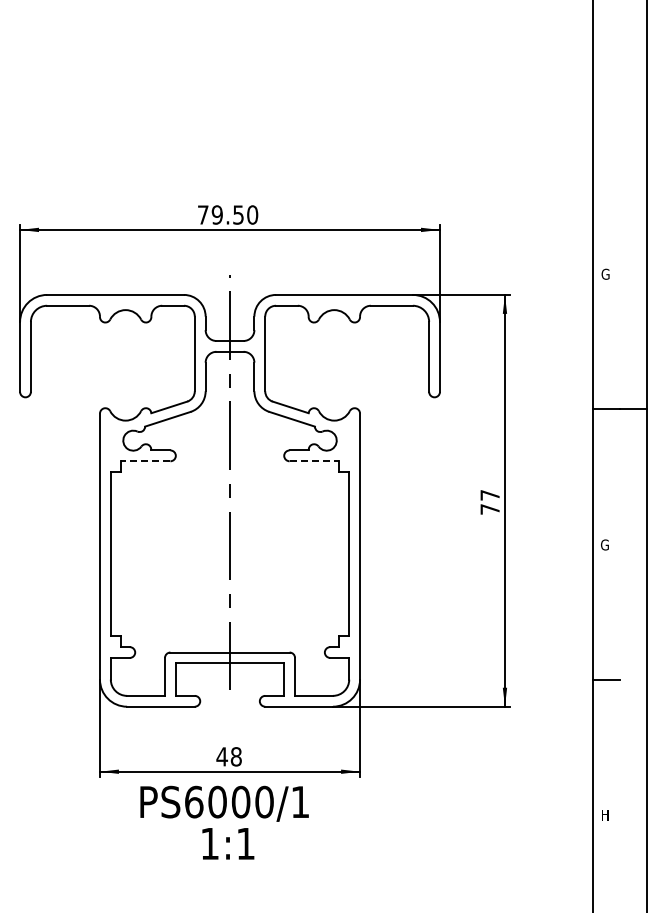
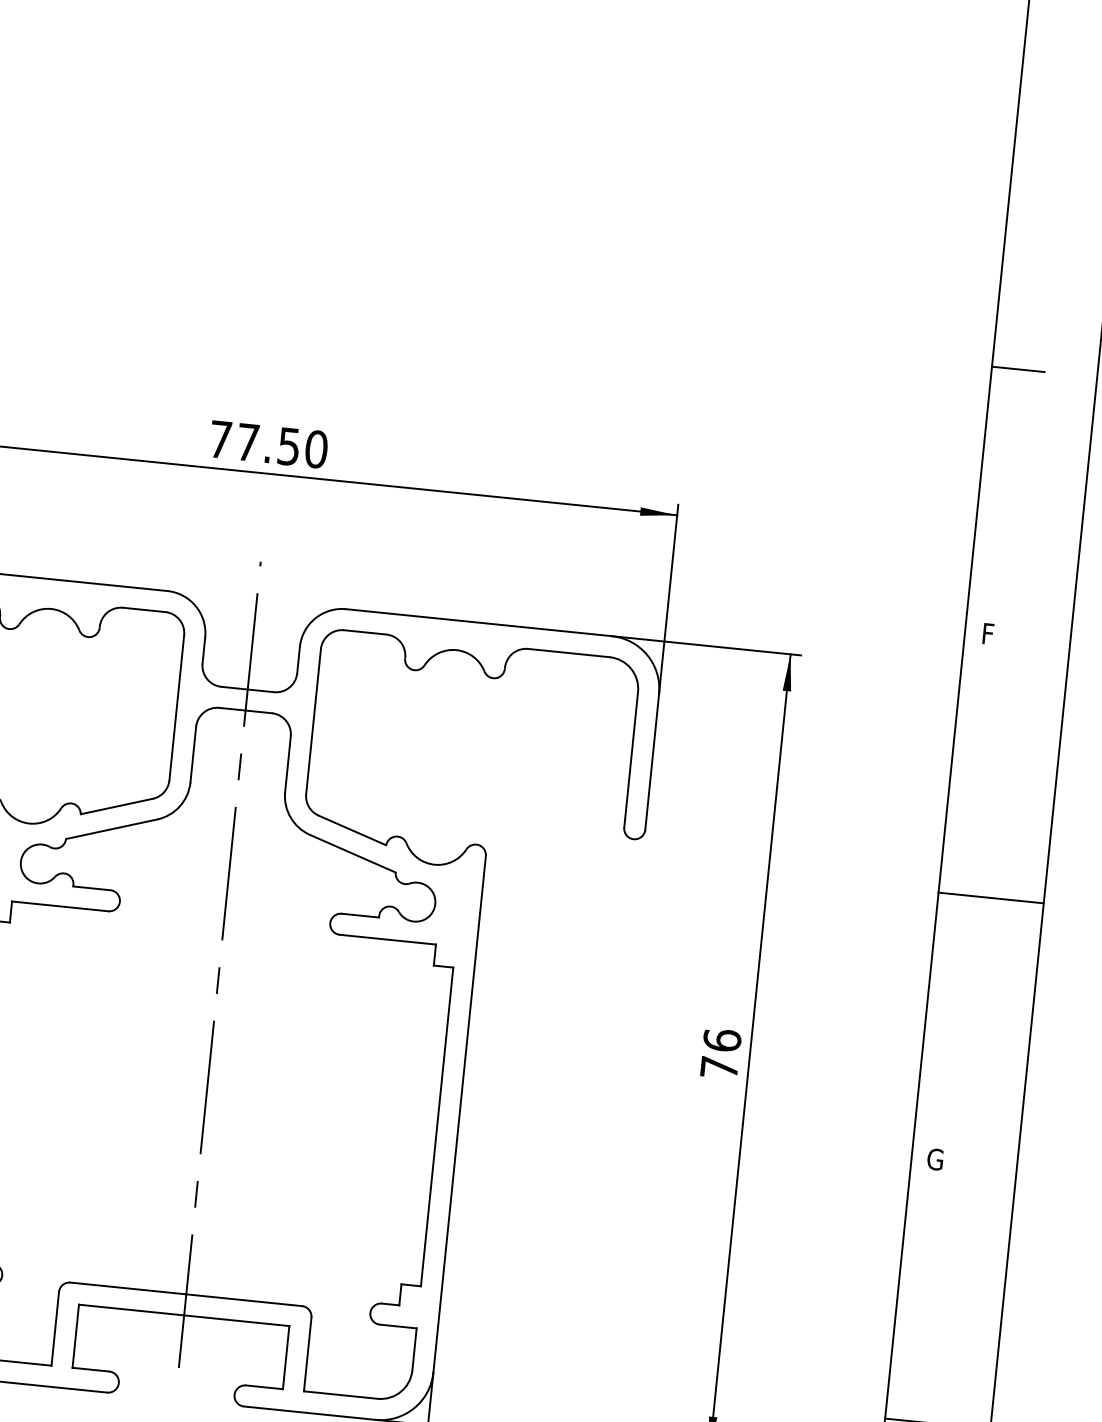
line: (605, 137) -> (1016, 368), added
text: (216, 214) -> (246, 441), 79.50 -> 77.50
text: (605, 273) -> (989, 632), G -> F
line: (145, 461) -> (59, 906), dashed -> solid
line: (314, 461) -> (387, 940), dashed -> solid
text: (489, 494) -> (721, 1038), 77 -> 76

